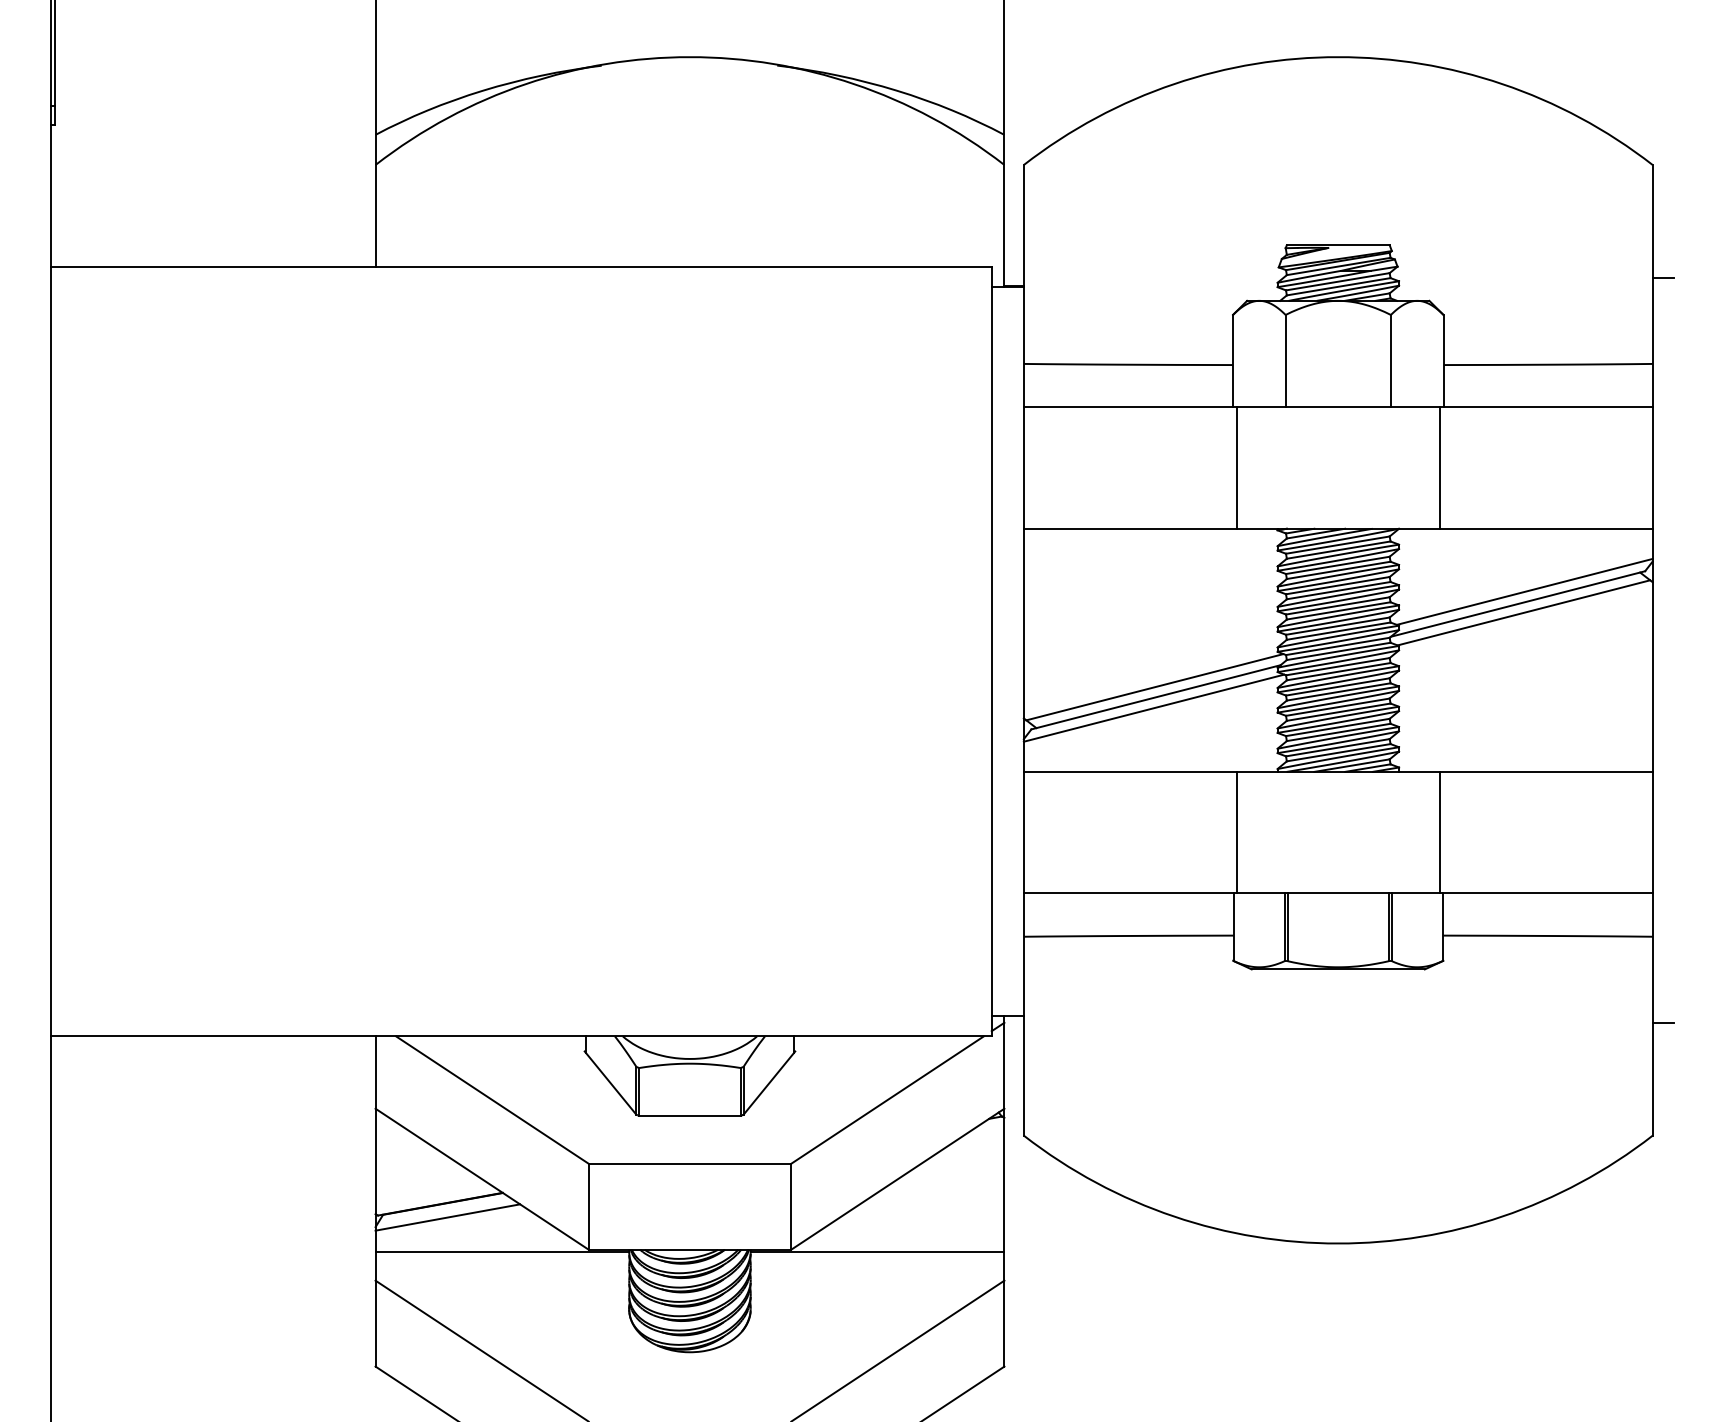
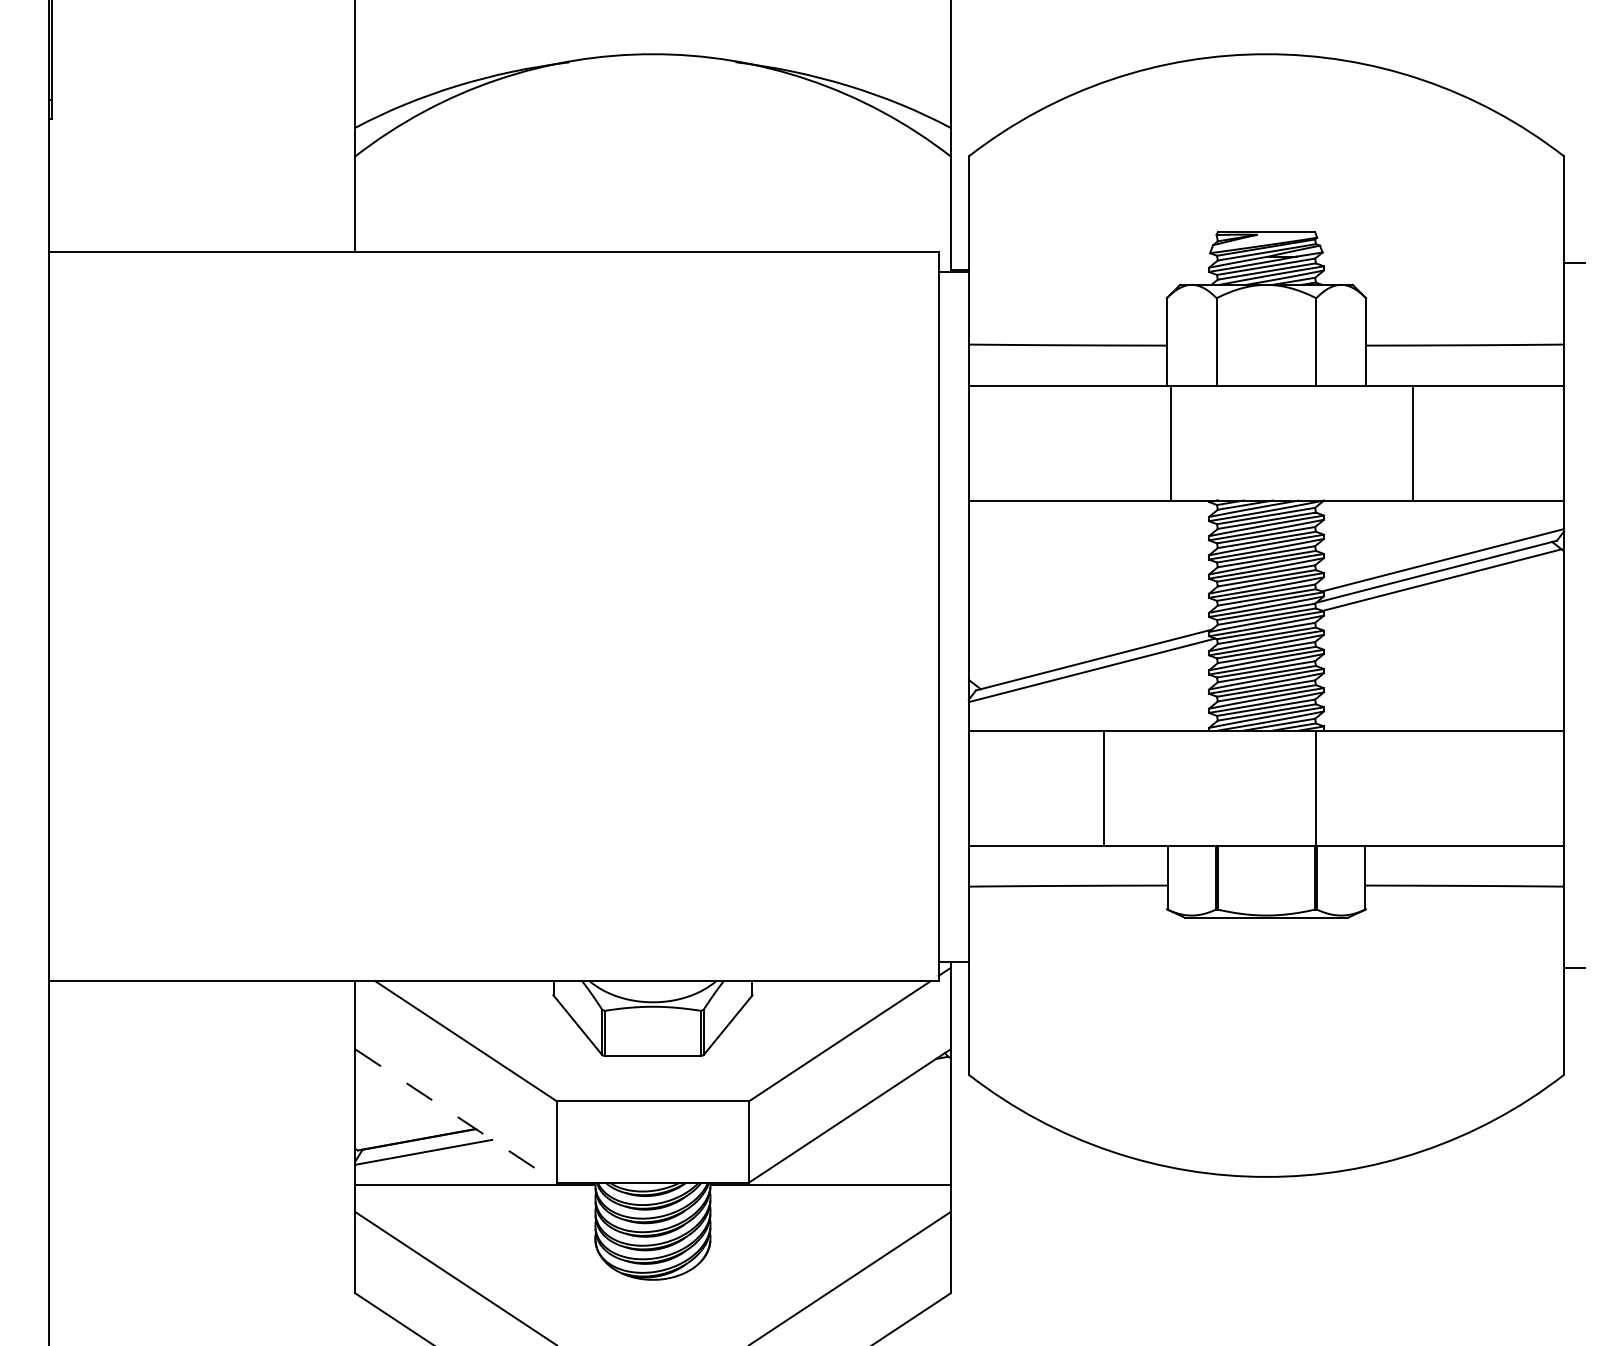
line: (1439, 467) -> (1413, 442), moved
line: (1154, 687) -> (1092, 650), removed
line: (1236, 831) -> (1103, 787), moved
line: (1439, 831) -> (1316, 787), moved
line: (482, 1179) -> (456, 1116), solid -> dashed

